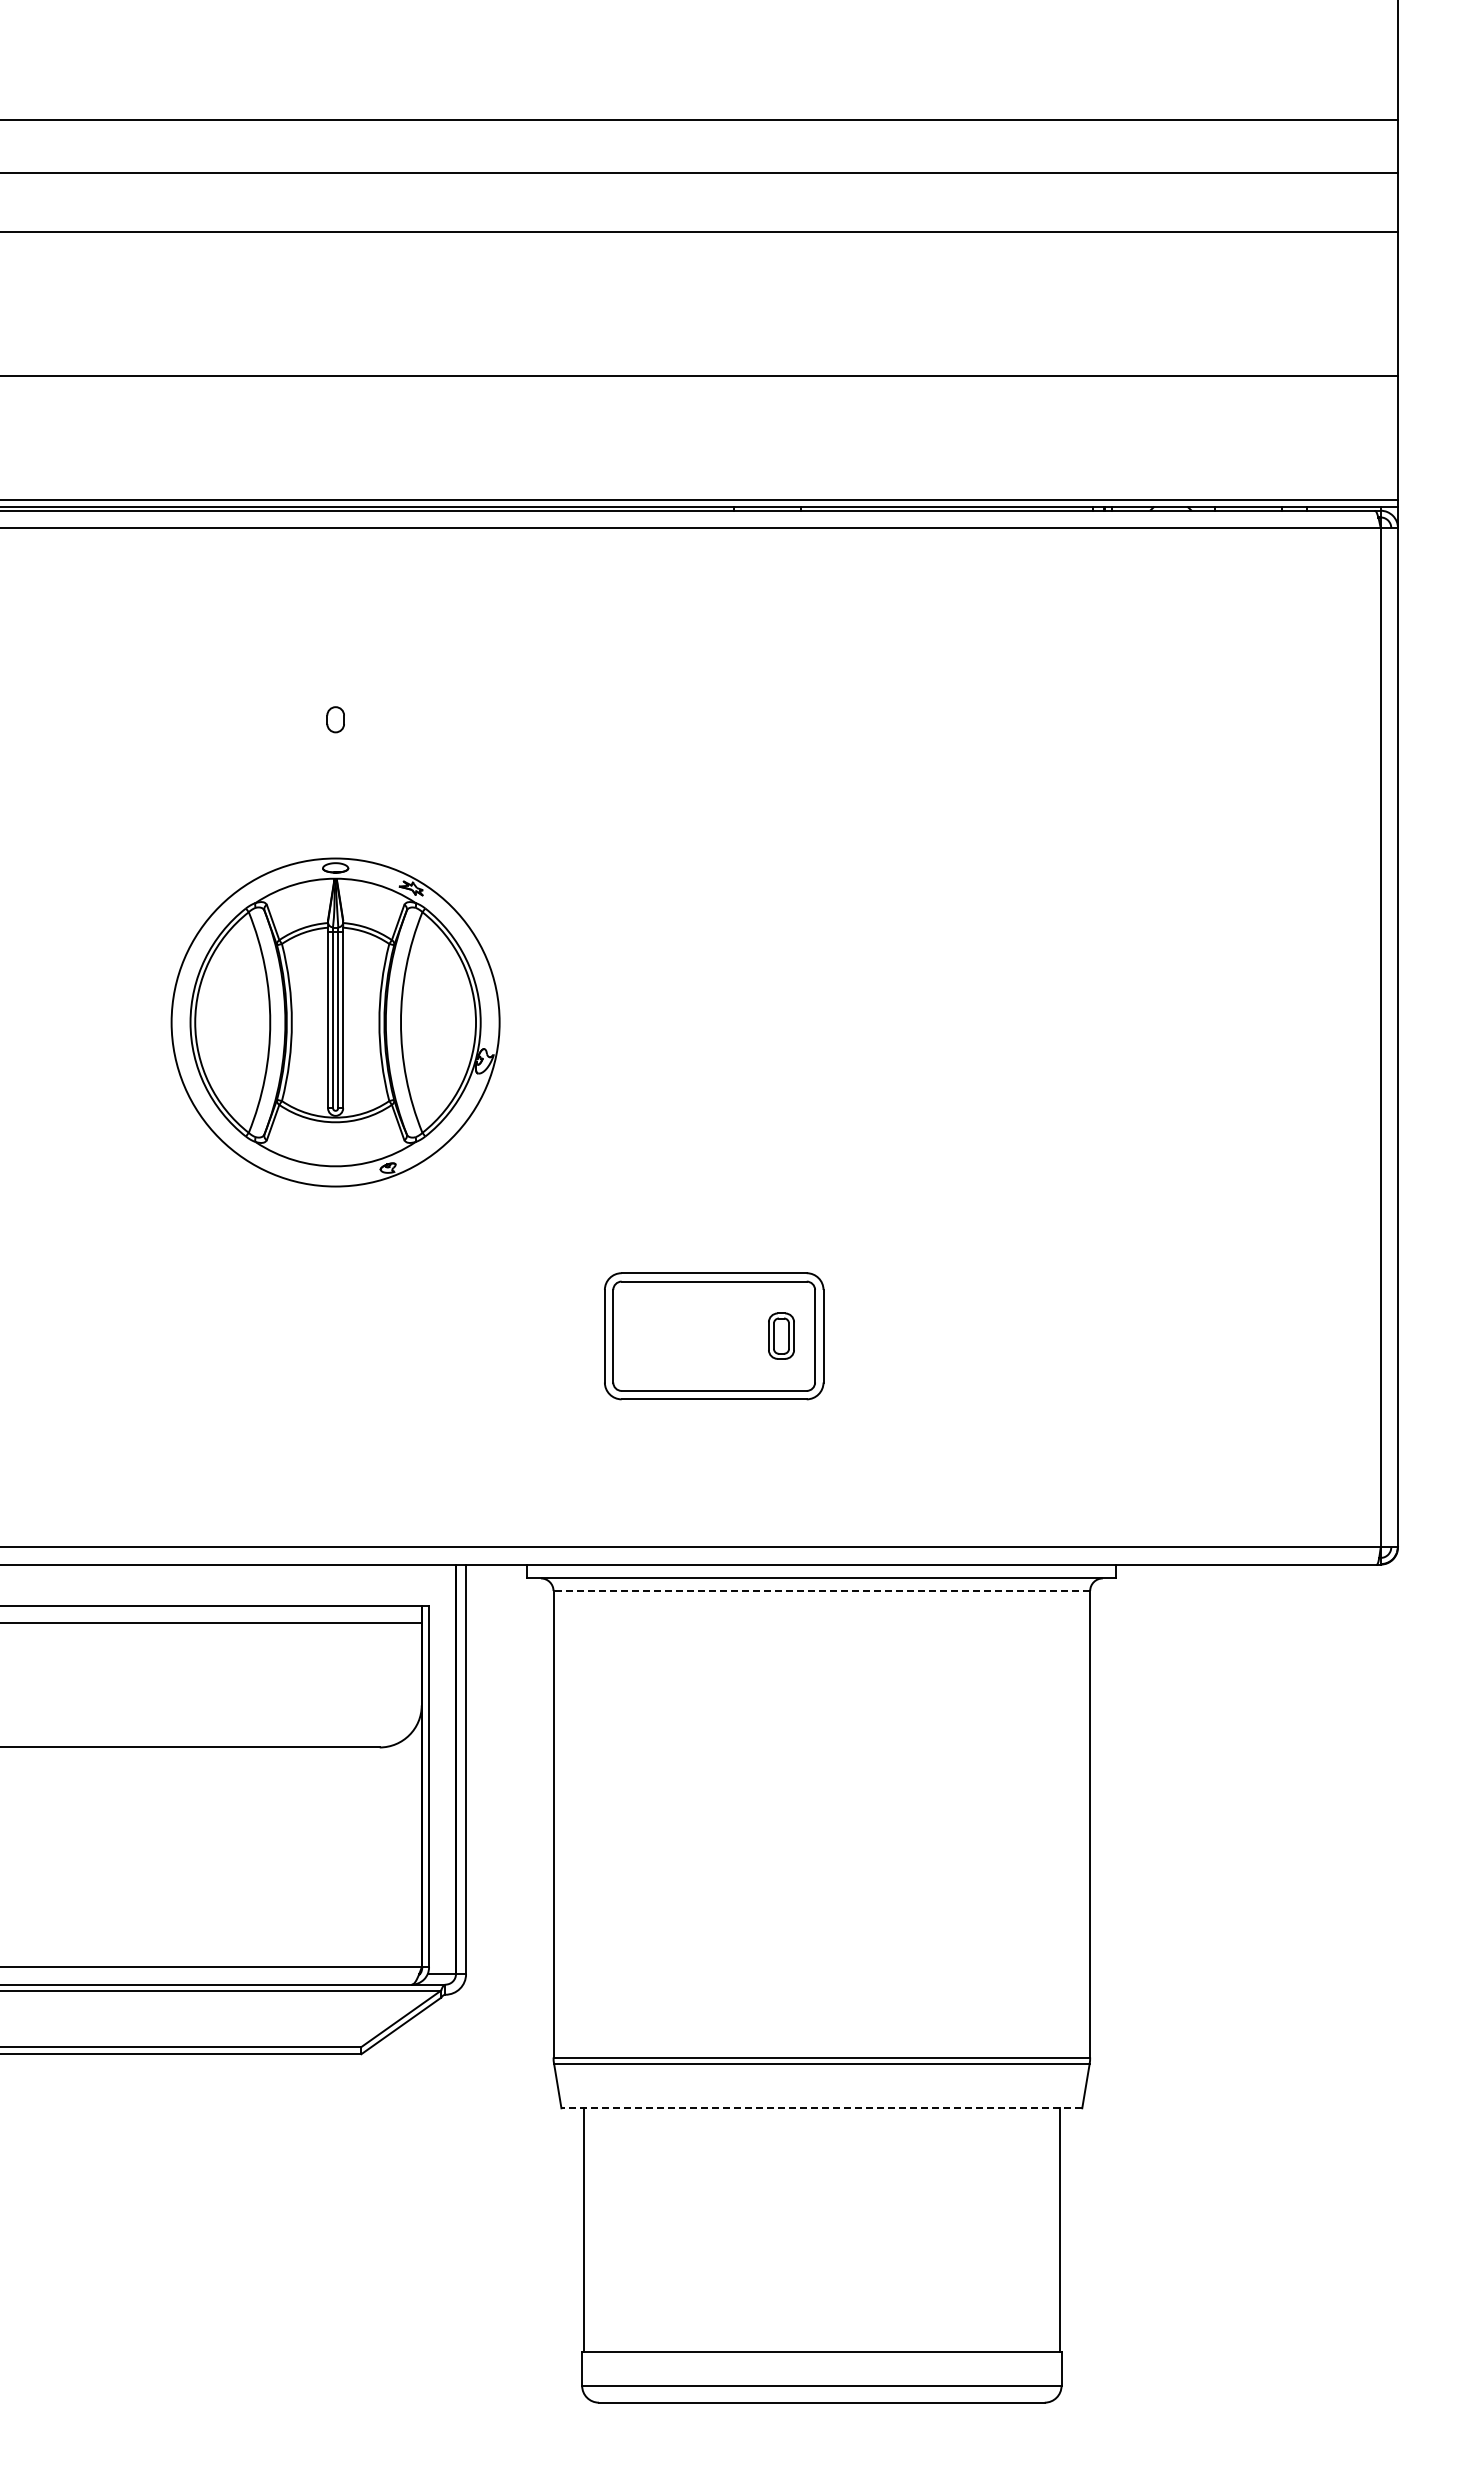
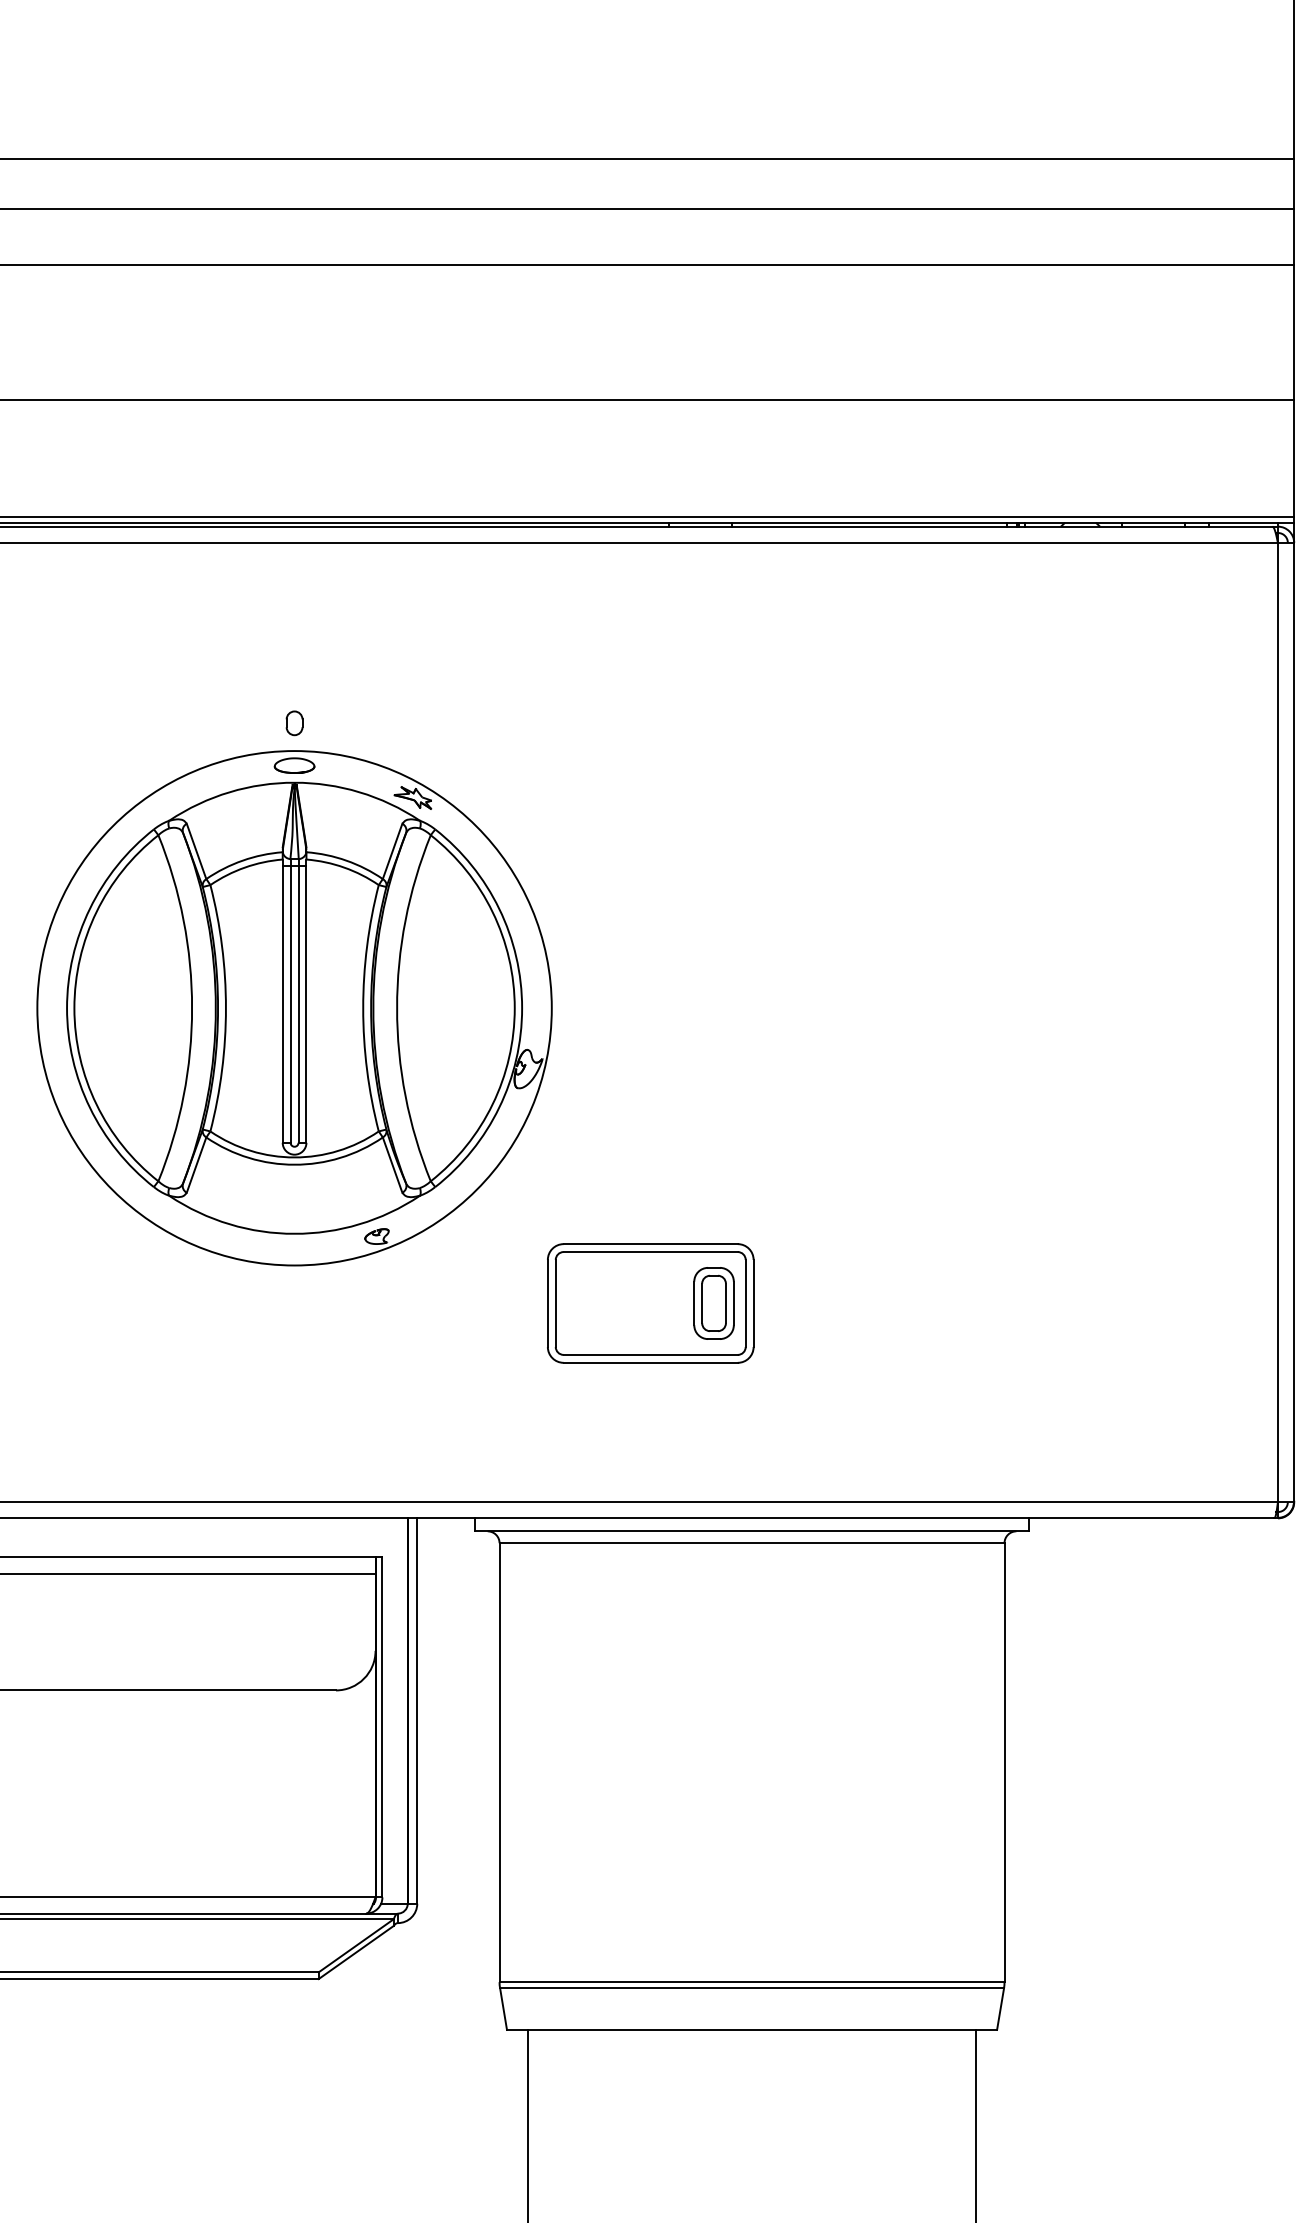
part: (335, 1022) -> (294, 1008), size x1.67
part: (781, 1335) -> (714, 1302), size x1.67
line: (821, 1591) -> (751, 1543), dashed -> solid
line: (821, 2108) -> (751, 2030), dashed -> solid

